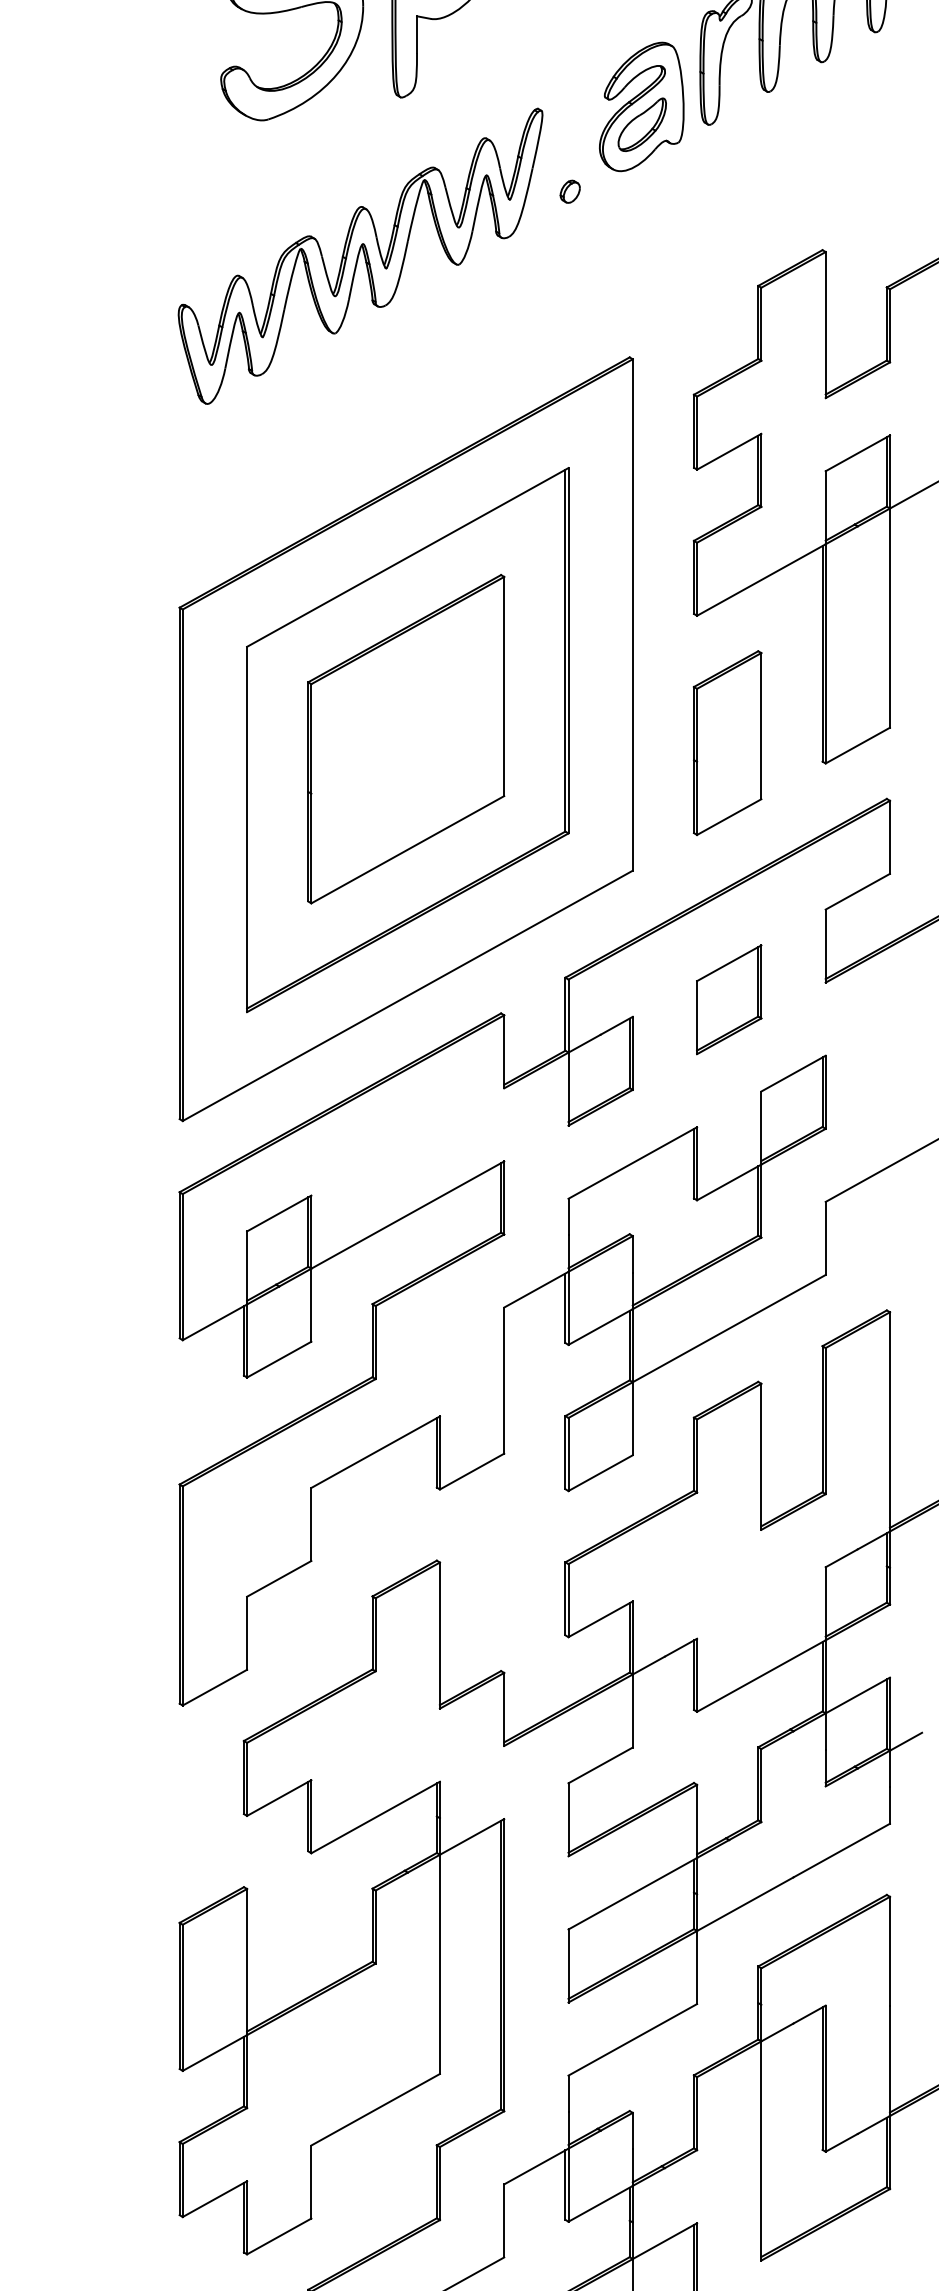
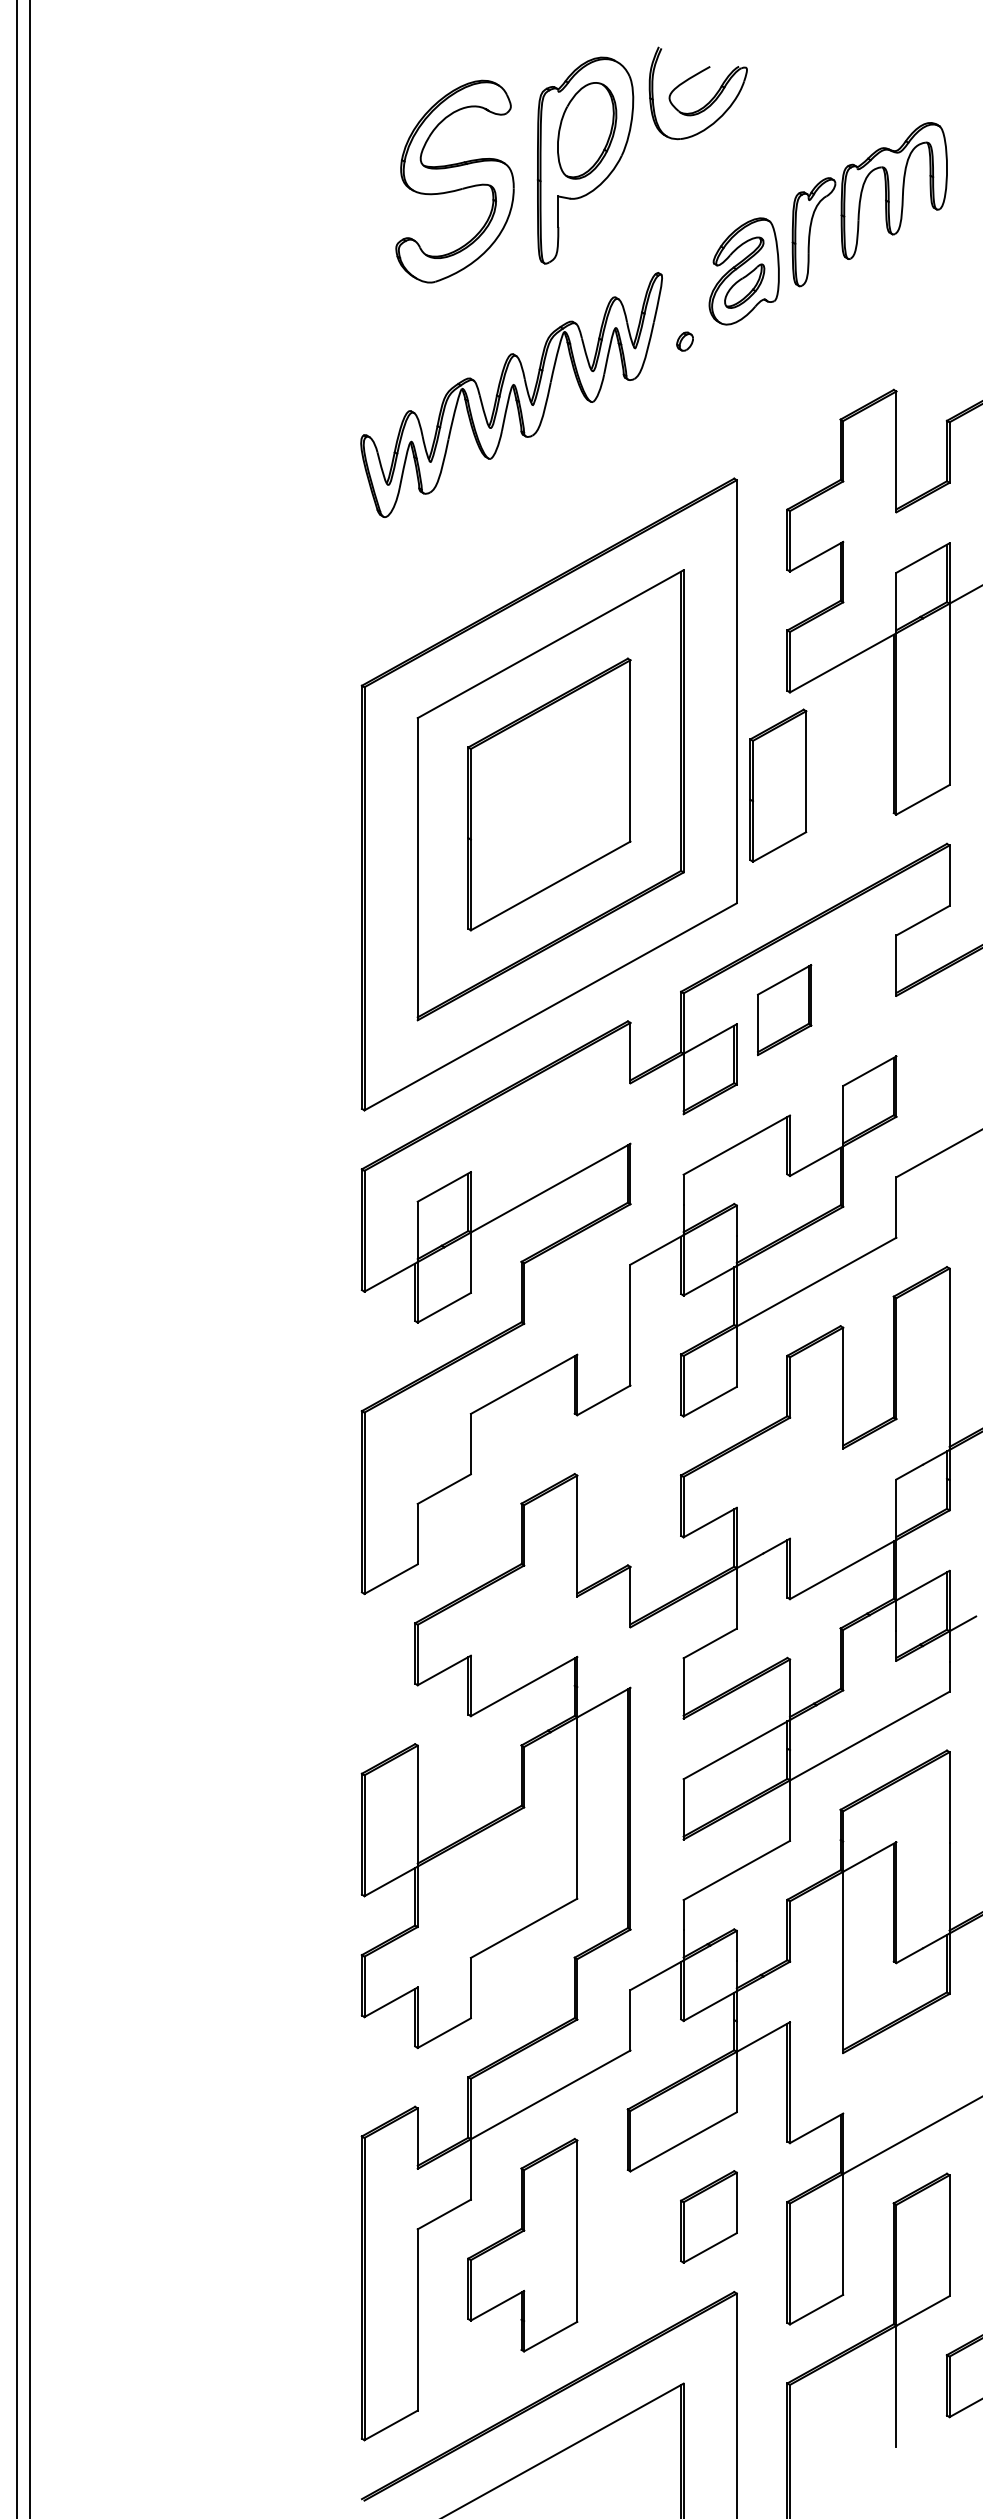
part: (727, 742) -> (778, 785), moved
part: (729, 1000) -> (784, 1010), moved

